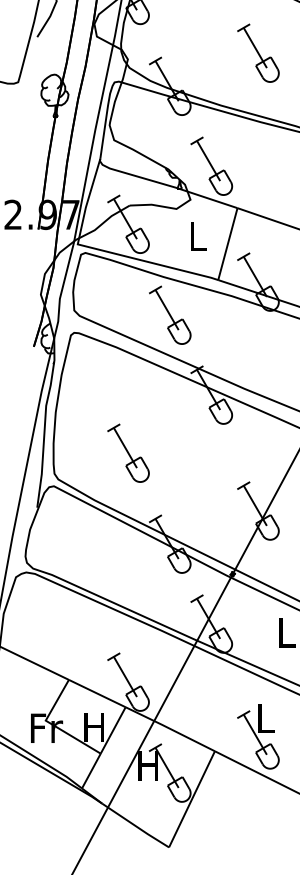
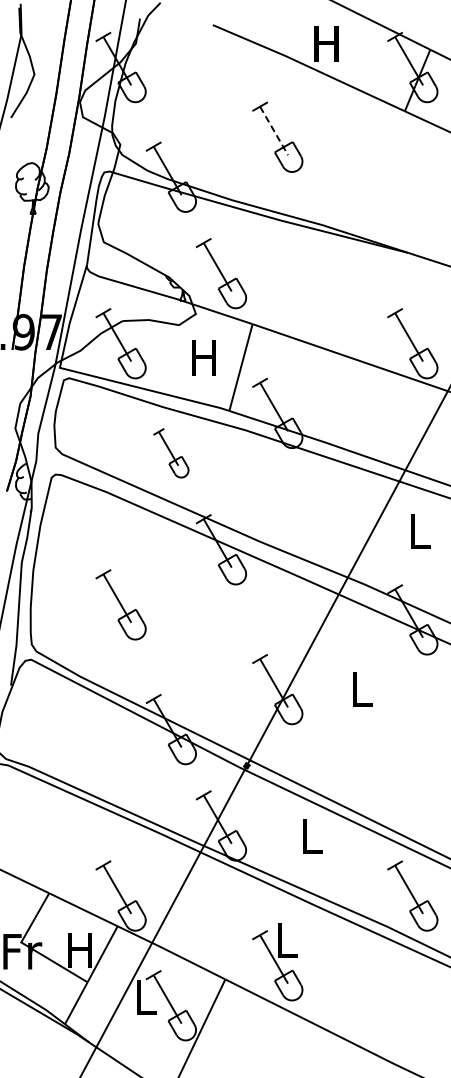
line: (255, 47) -> (274, 130), solid -> dashed
text: (196, 235) -> (203, 357), L -> H
part: (169, 314) -> (170, 452), size x0.7
part: (128, 452) -> (120, 604), moved
text: (147, 766) -> (144, 997), H -> L

